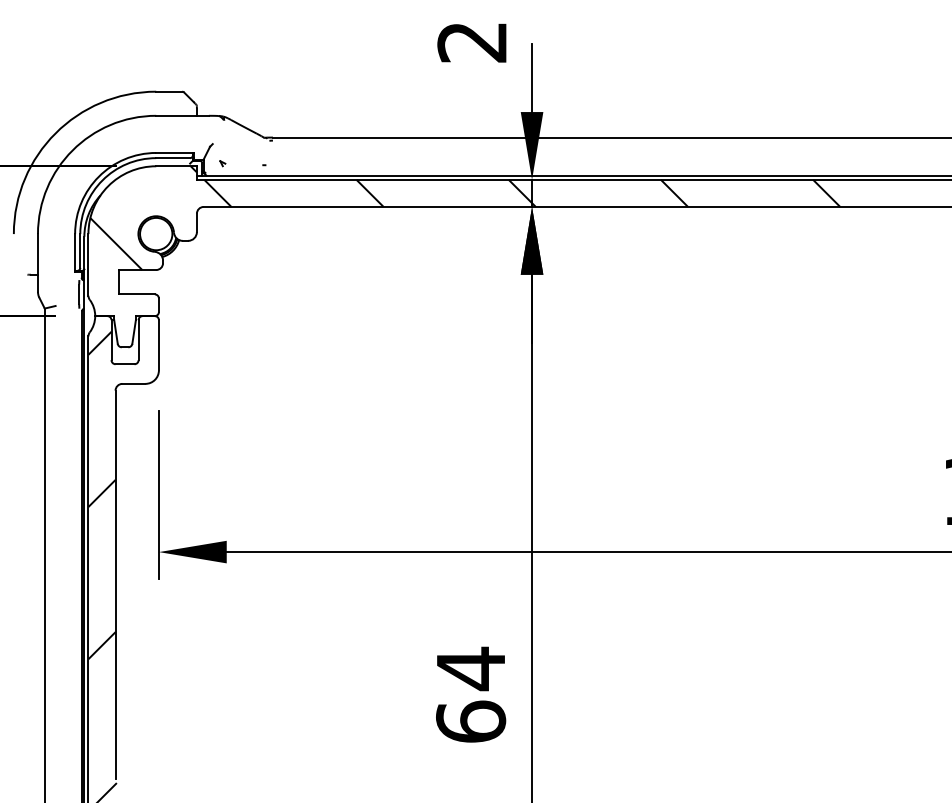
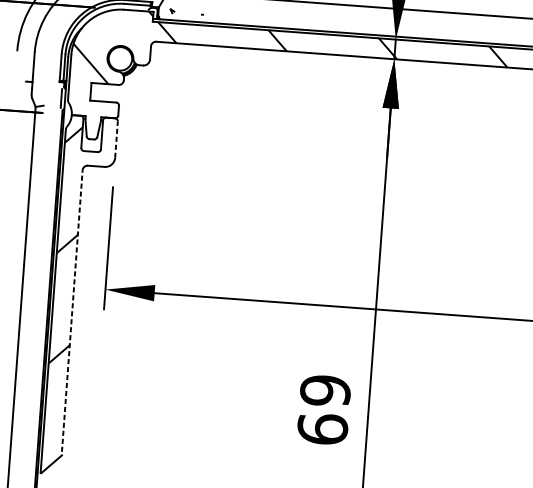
line: (158, 344) -> (116, 139), solid -> dashed
line: (115, 584) -> (72, 310), solid -> dashed
text: (471, 668) -> (325, 390), 64 -> 69

